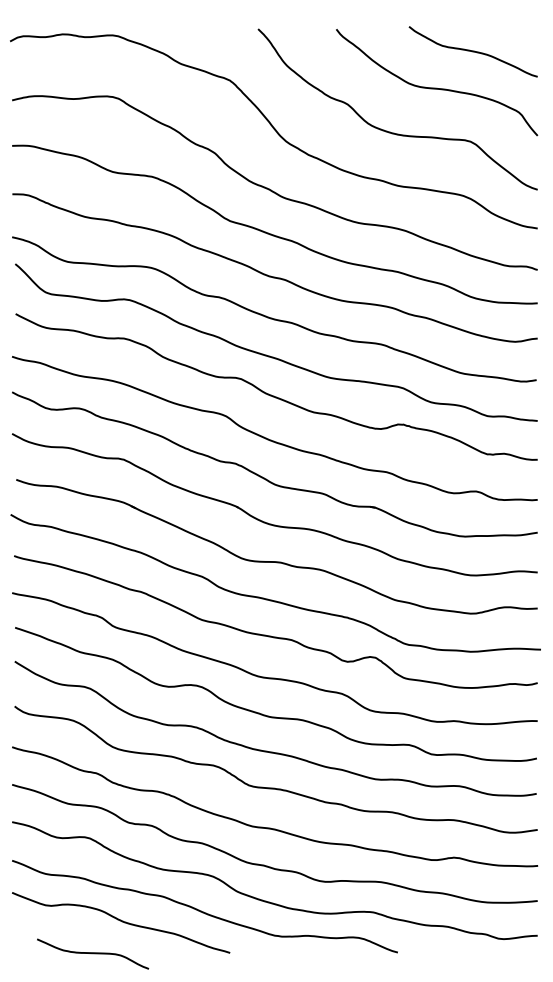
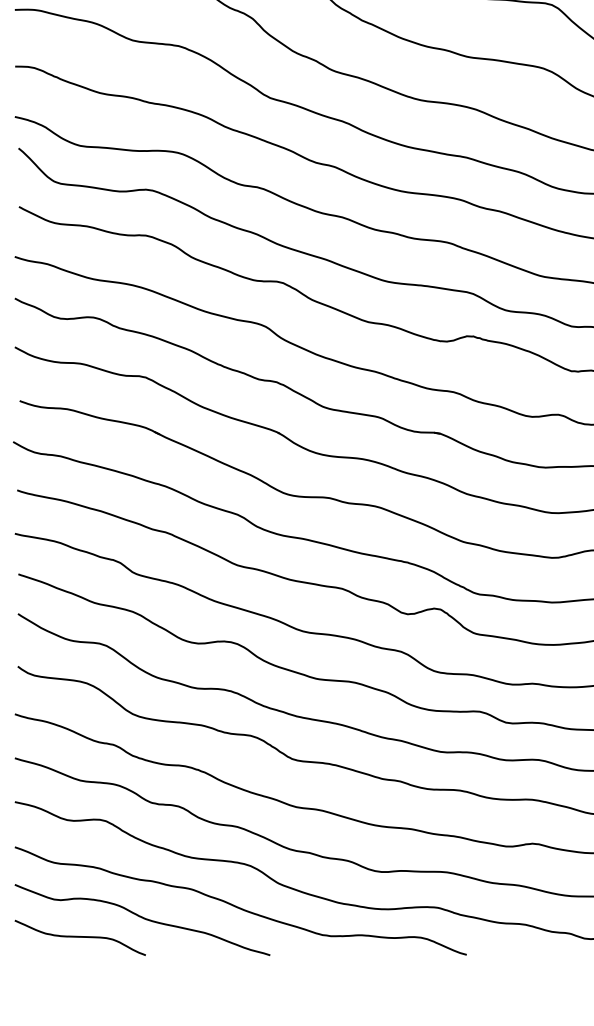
curve: (93, 953) -> (80, 937), moved

